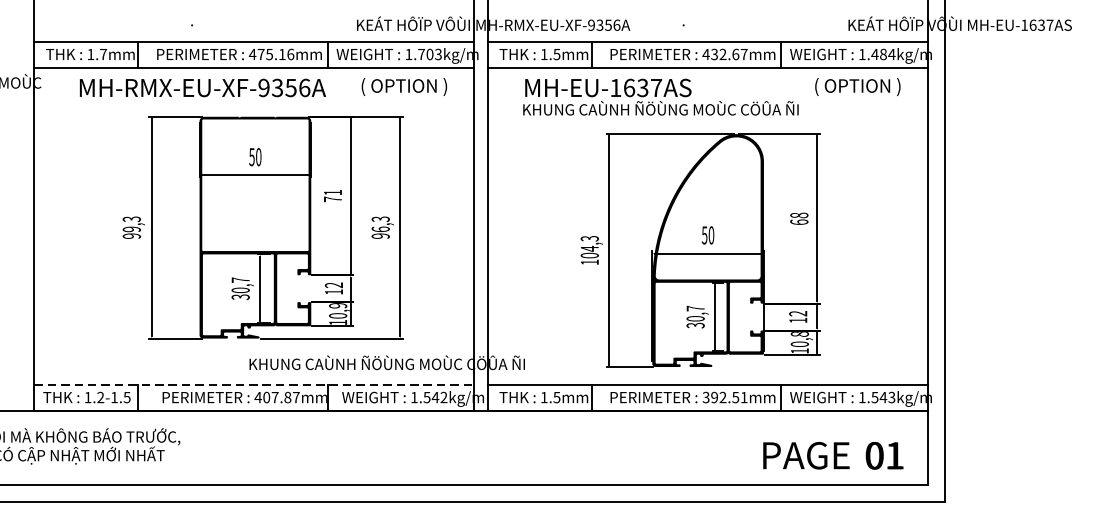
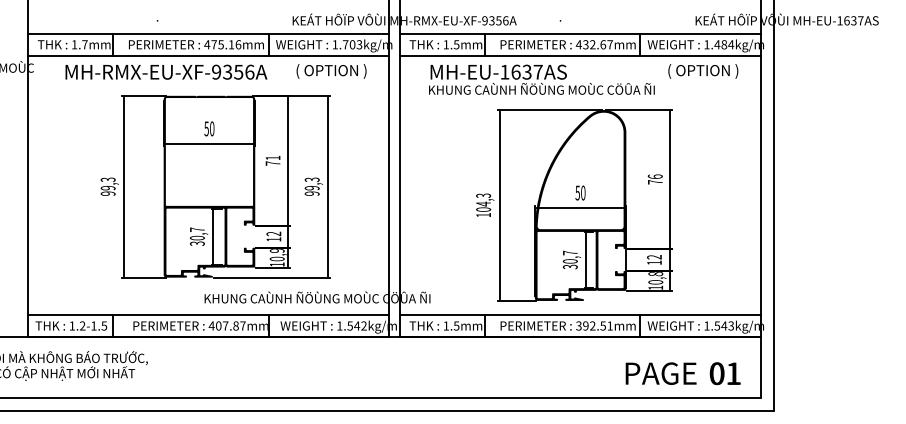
text: (798, 218) -> (654, 179), 68 -> 76
text: (379, 228) -> (311, 187), 96,3 -> 99,3
line: (255, 384) -> (209, 315), dashed -> solid

